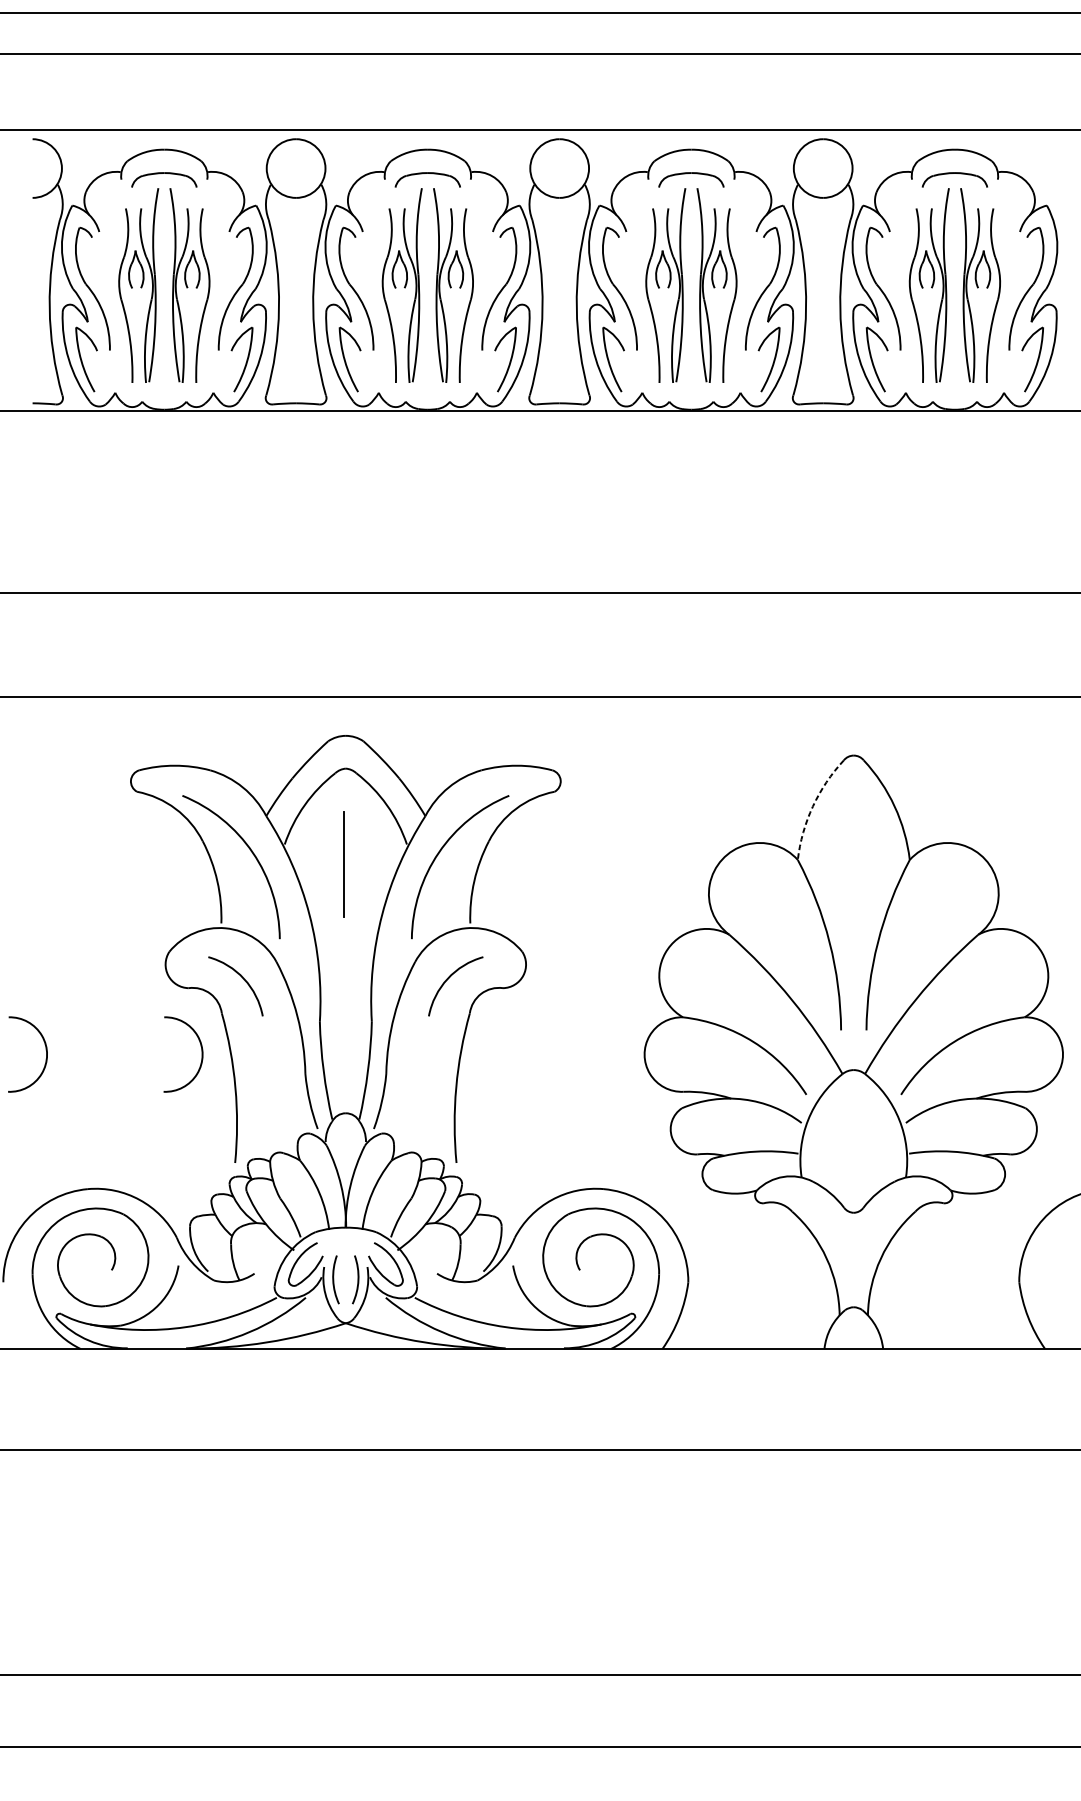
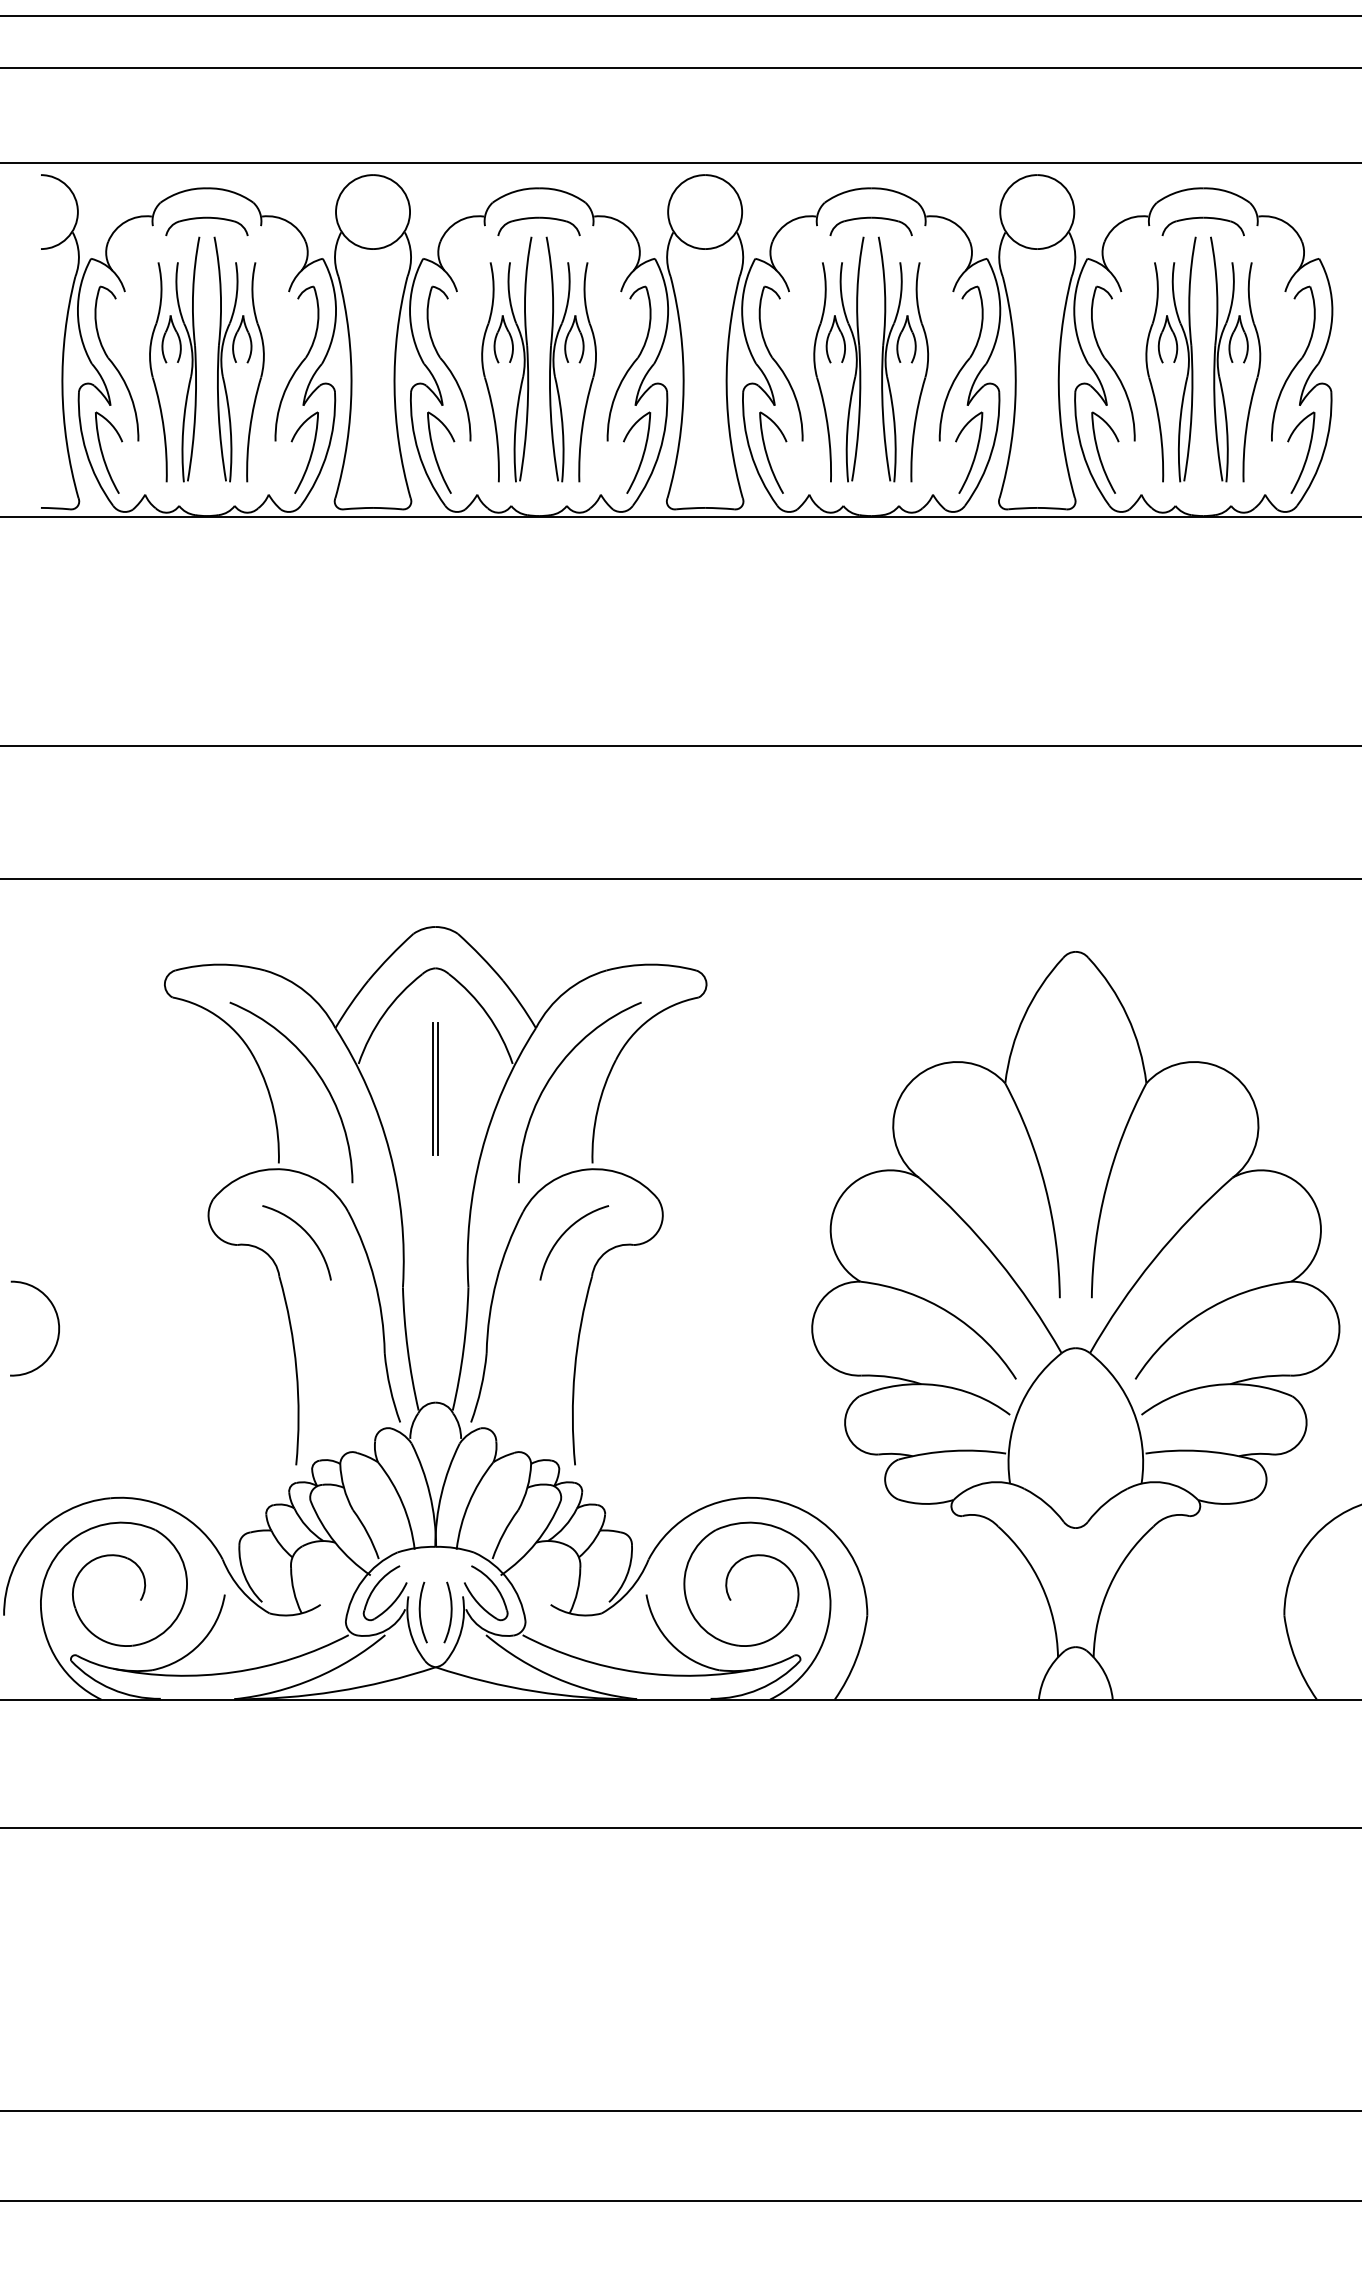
arc: (813, 806) -> (1024, 1016), dashed -> solid
line: (348, 864) -> (438, 1089), added
arc: (201, 1049) -> (253, 1322), removed

